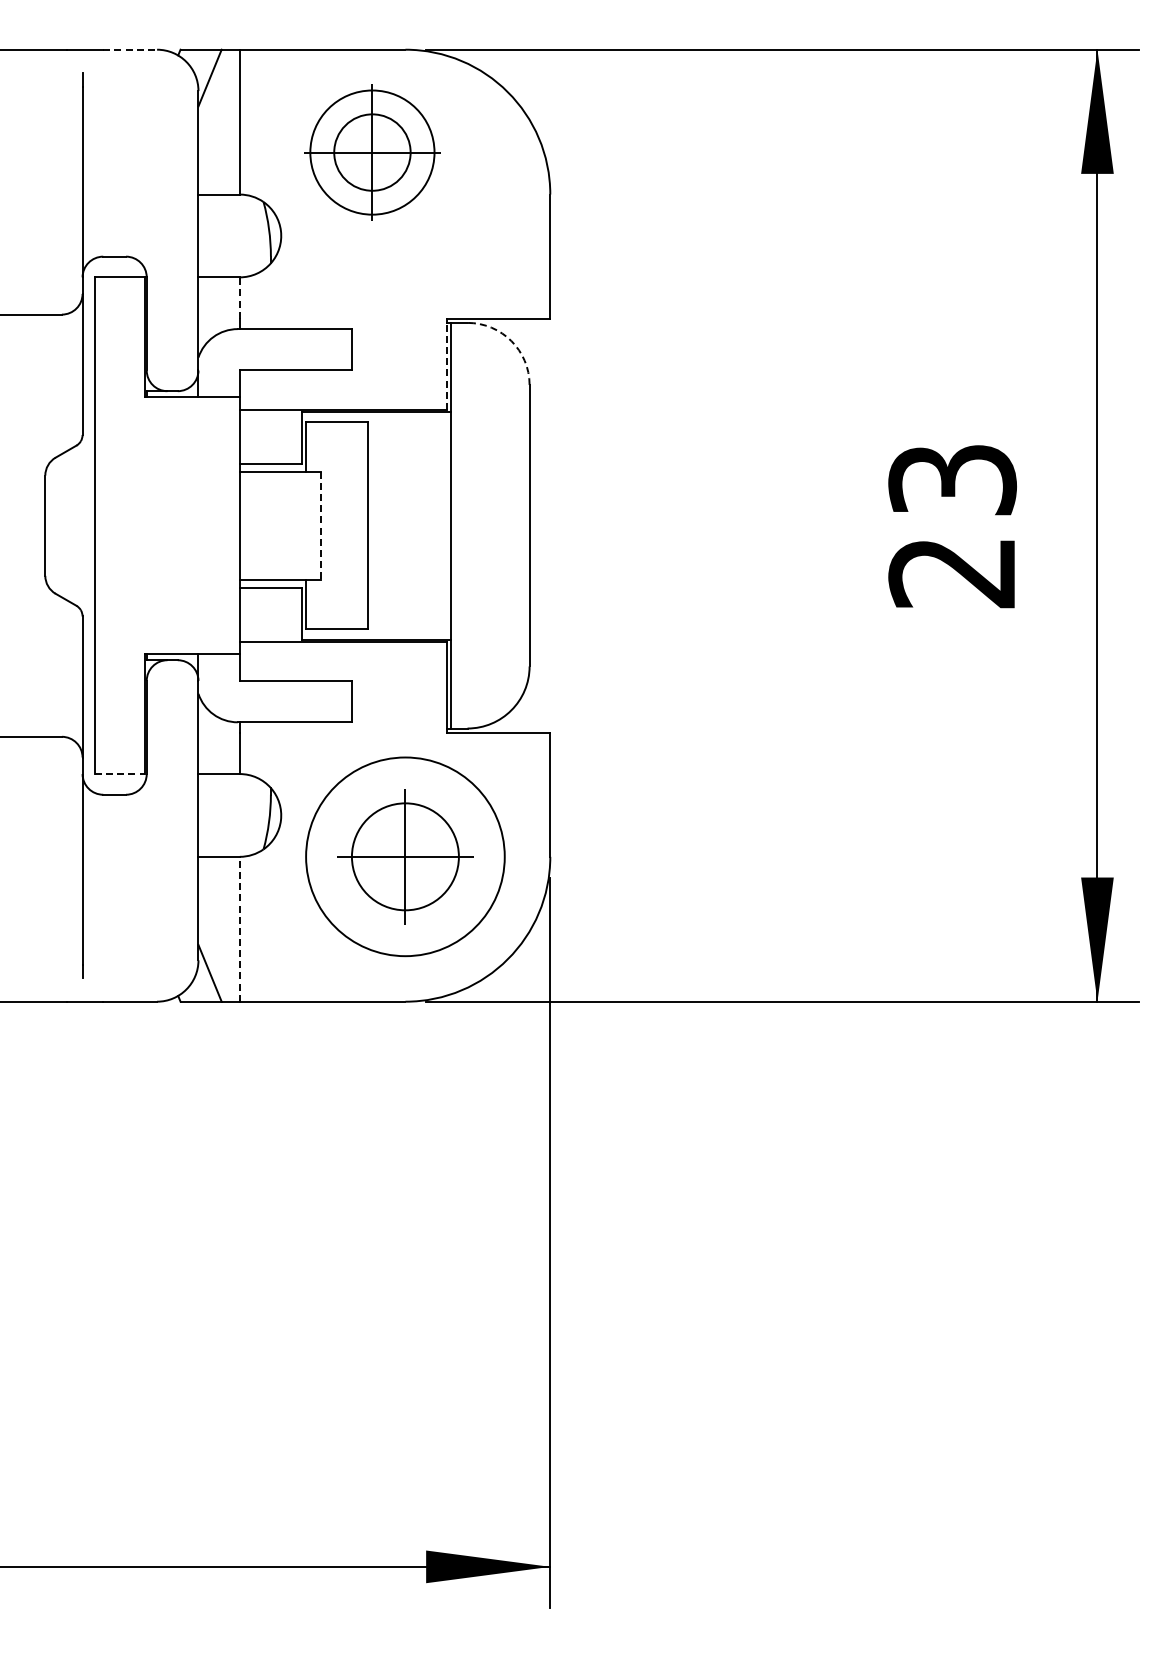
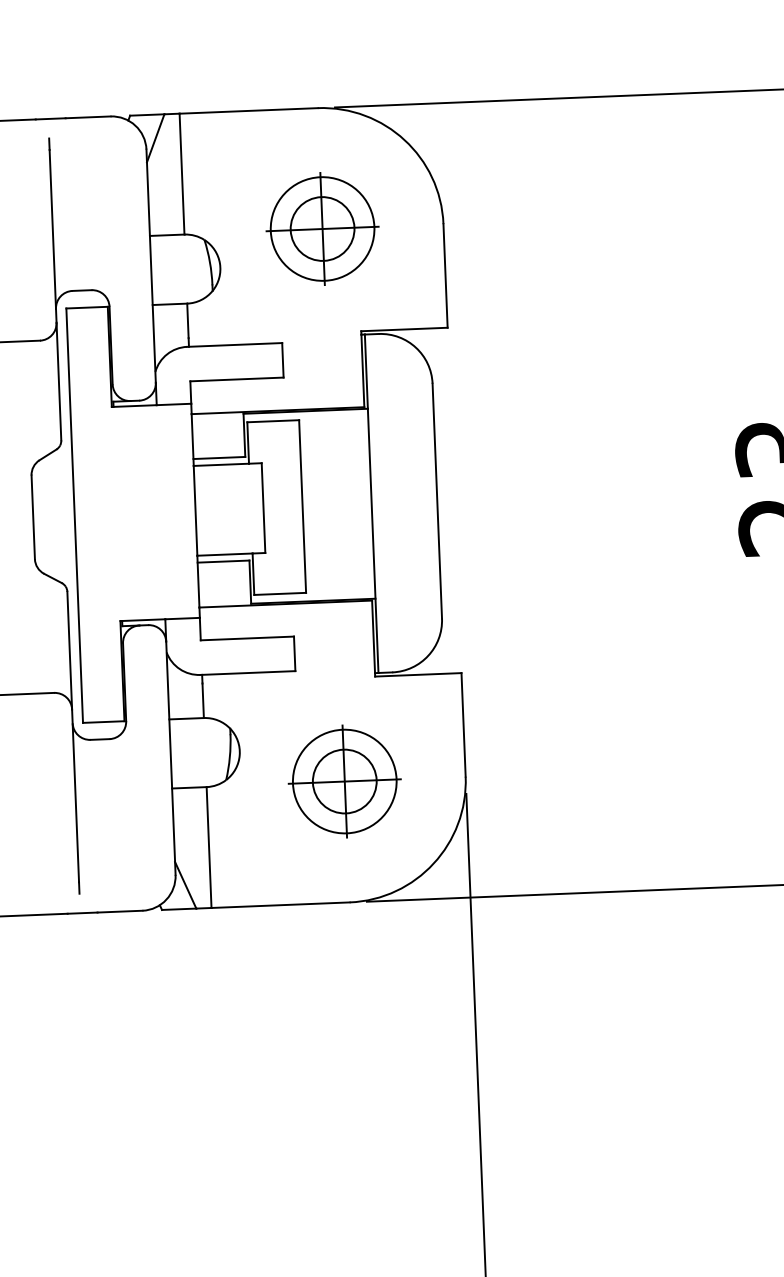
line: (130, 49) -> (88, 117), dashed -> solid
part: (372, 152) -> (322, 228), moved
line: (239, 298) -> (187, 321), dashed -> solid
arc: (511, 341) -> (416, 348), dashed -> solid
line: (446, 365) -> (362, 370), dashed -> solid
line: (321, 525) -> (263, 507), dashed -> solid
line: (119, 774) -> (103, 722), dashed -> solid
circle: (405, 856) -> (344, 781), size x0.62
circle: (405, 856) -> (344, 781), size x0.71
line: (239, 928) -> (208, 846), dashed -> solid

